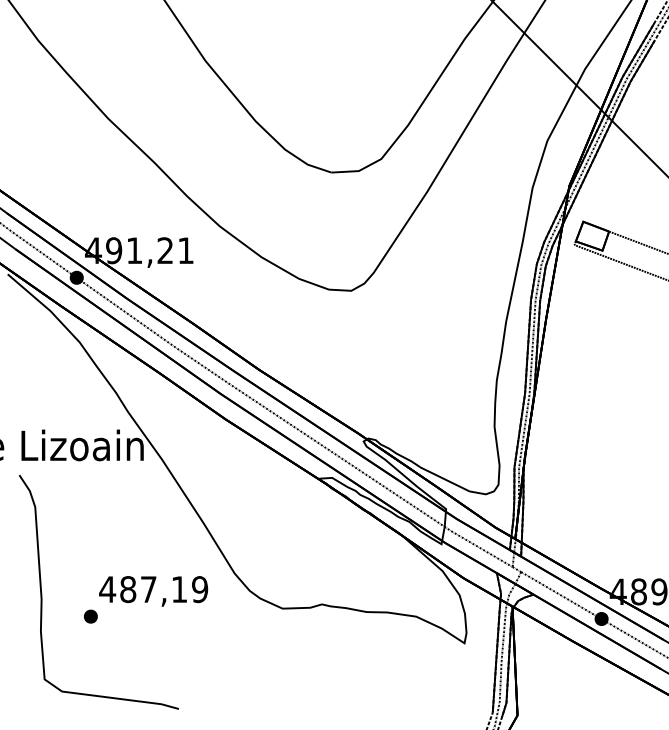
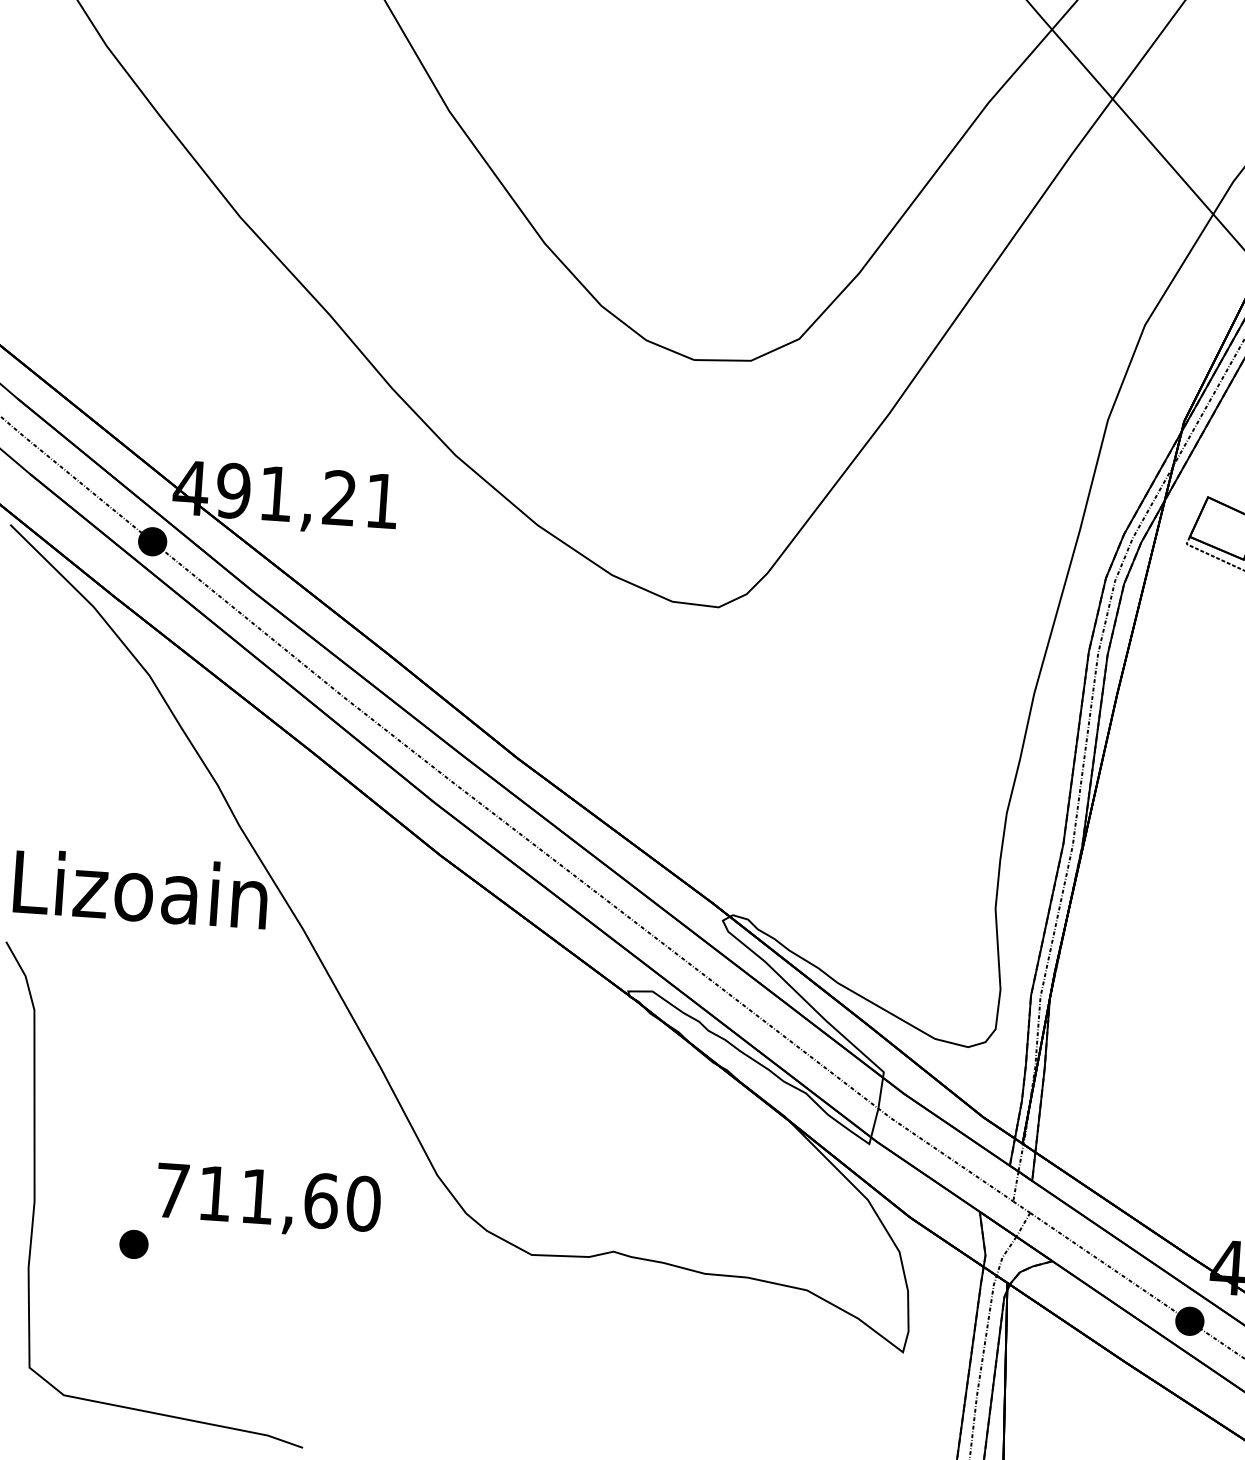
text: (153, 589) -> (267, 1197), 487,19 -> 711,60

